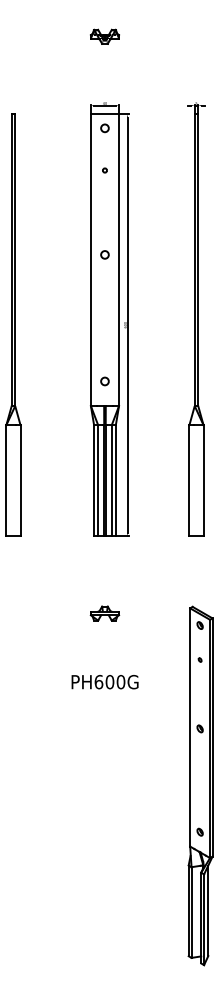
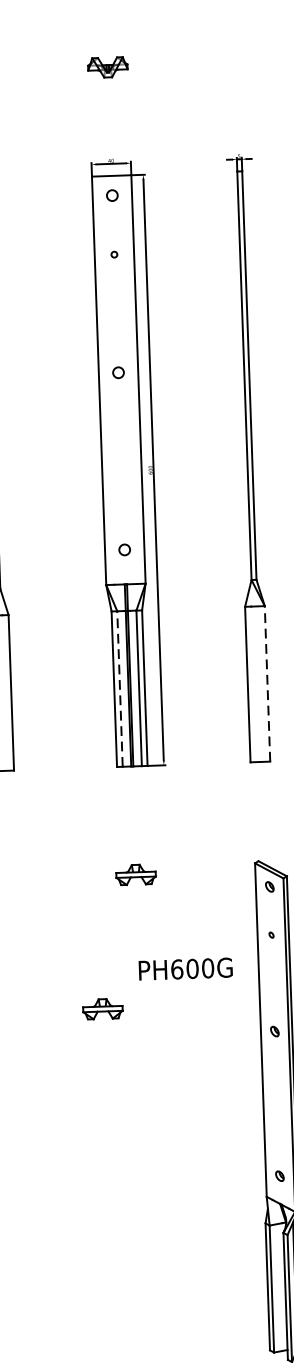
line: (98, 480) -> (120, 688), solid -> dashed
line: (203, 480) -> (267, 683), solid -> dashed
text: (104, 682) -> (184, 969), moved
part: (77, 708) -> (102, 1009), added

